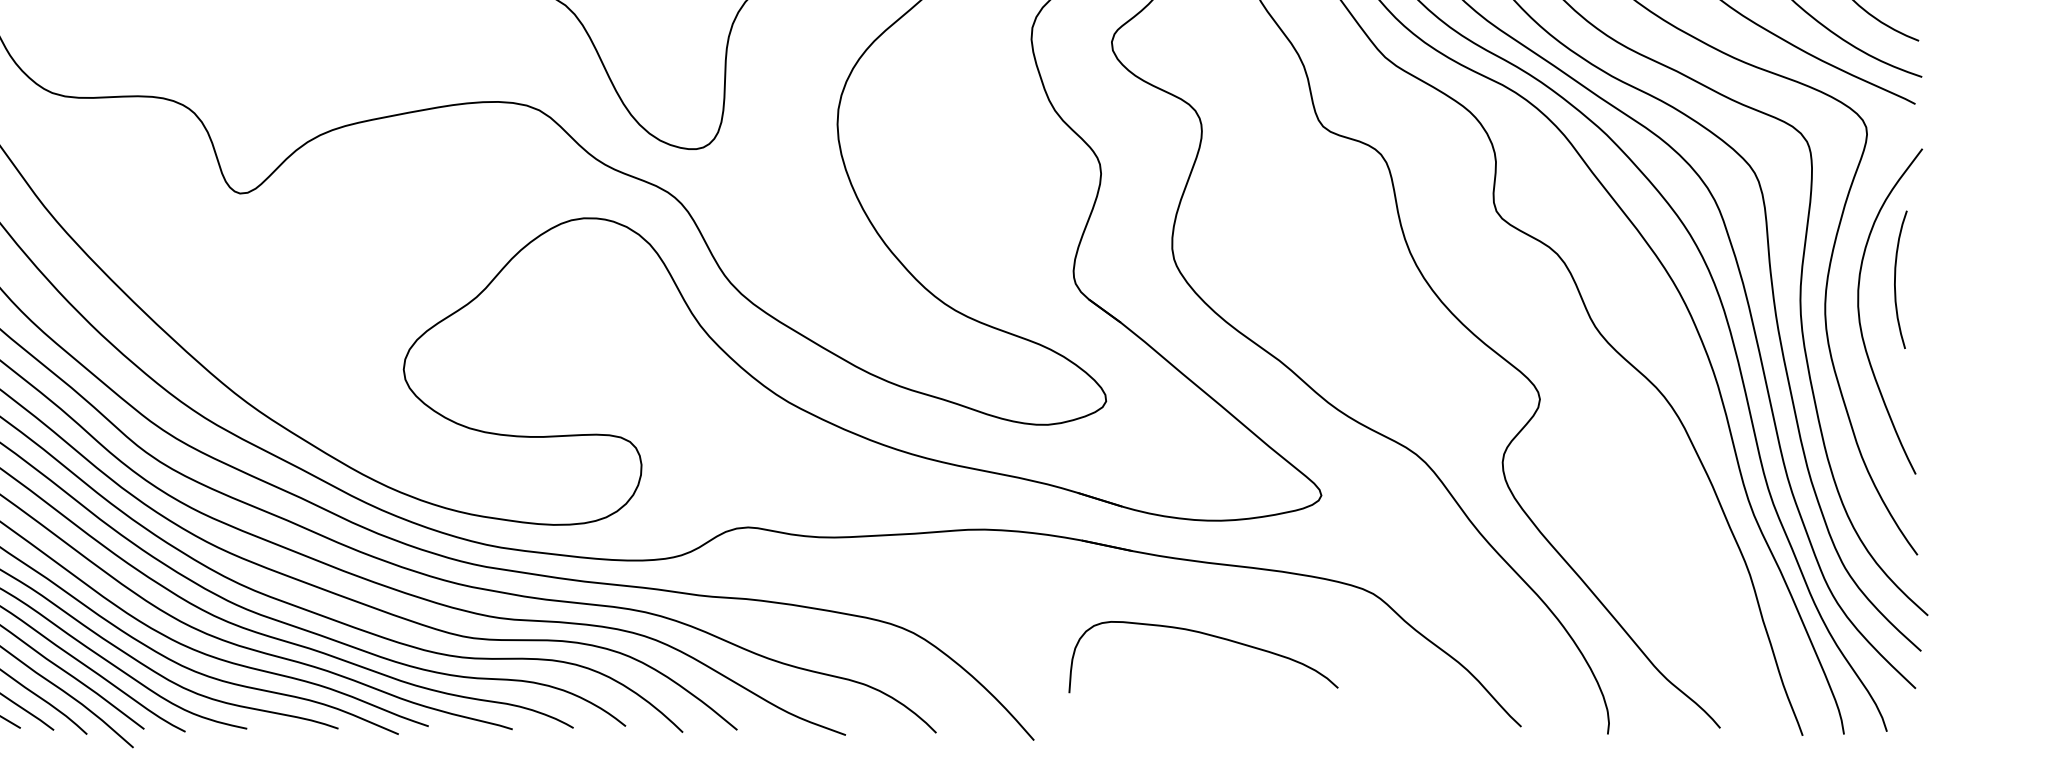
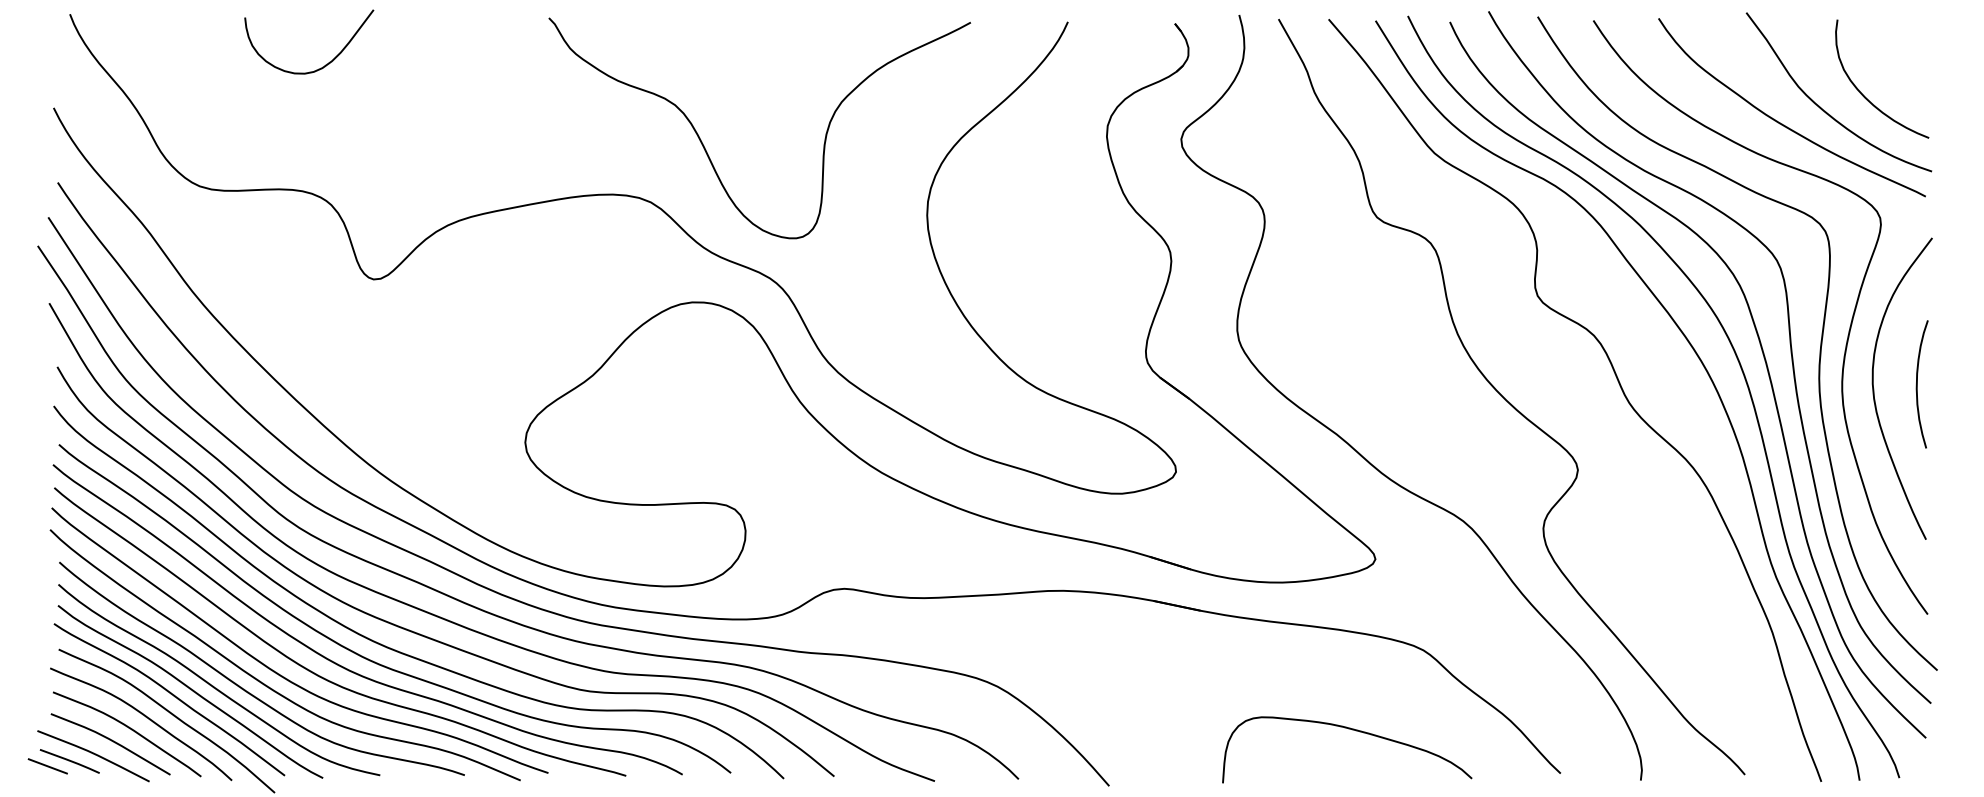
curve: (1895, 279) -> (1917, 384), moved
curve: (1209, 636) -> (1352, 730), moved

